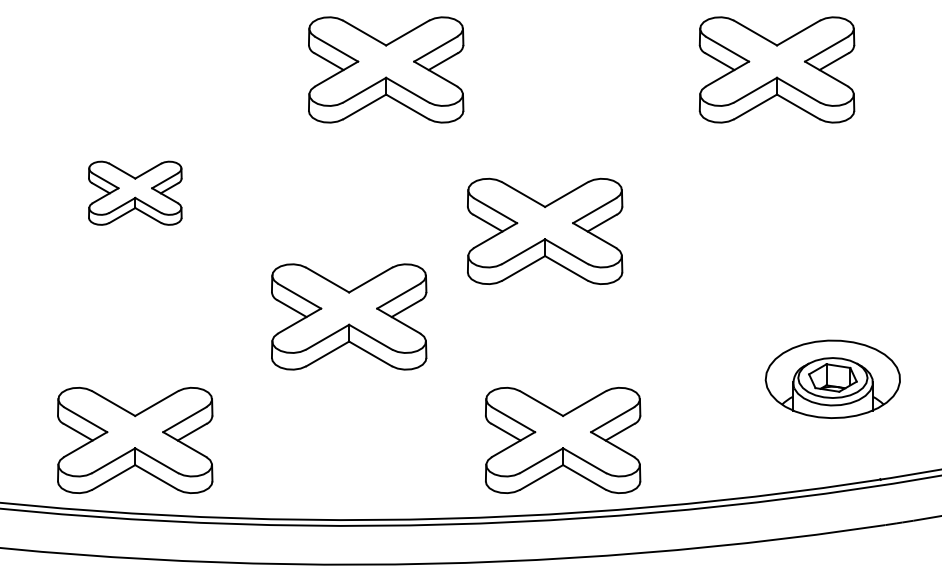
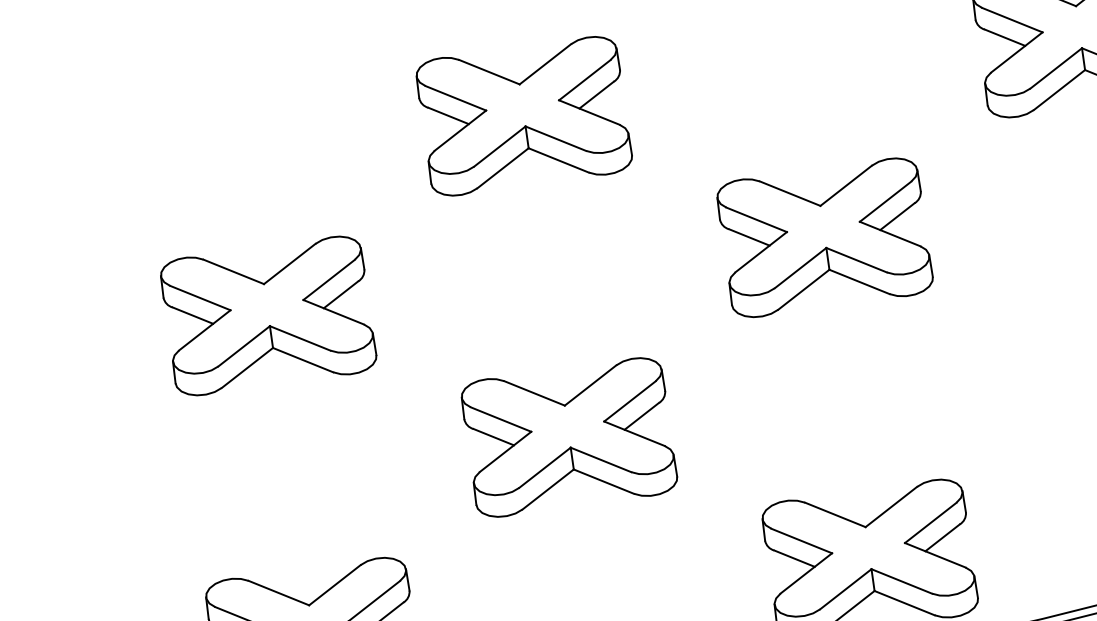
part: (386, 69) -> (524, 115), moved
part: (135, 192) -> (268, 314), size x1.67
part: (545, 230) -> (825, 236), moved

